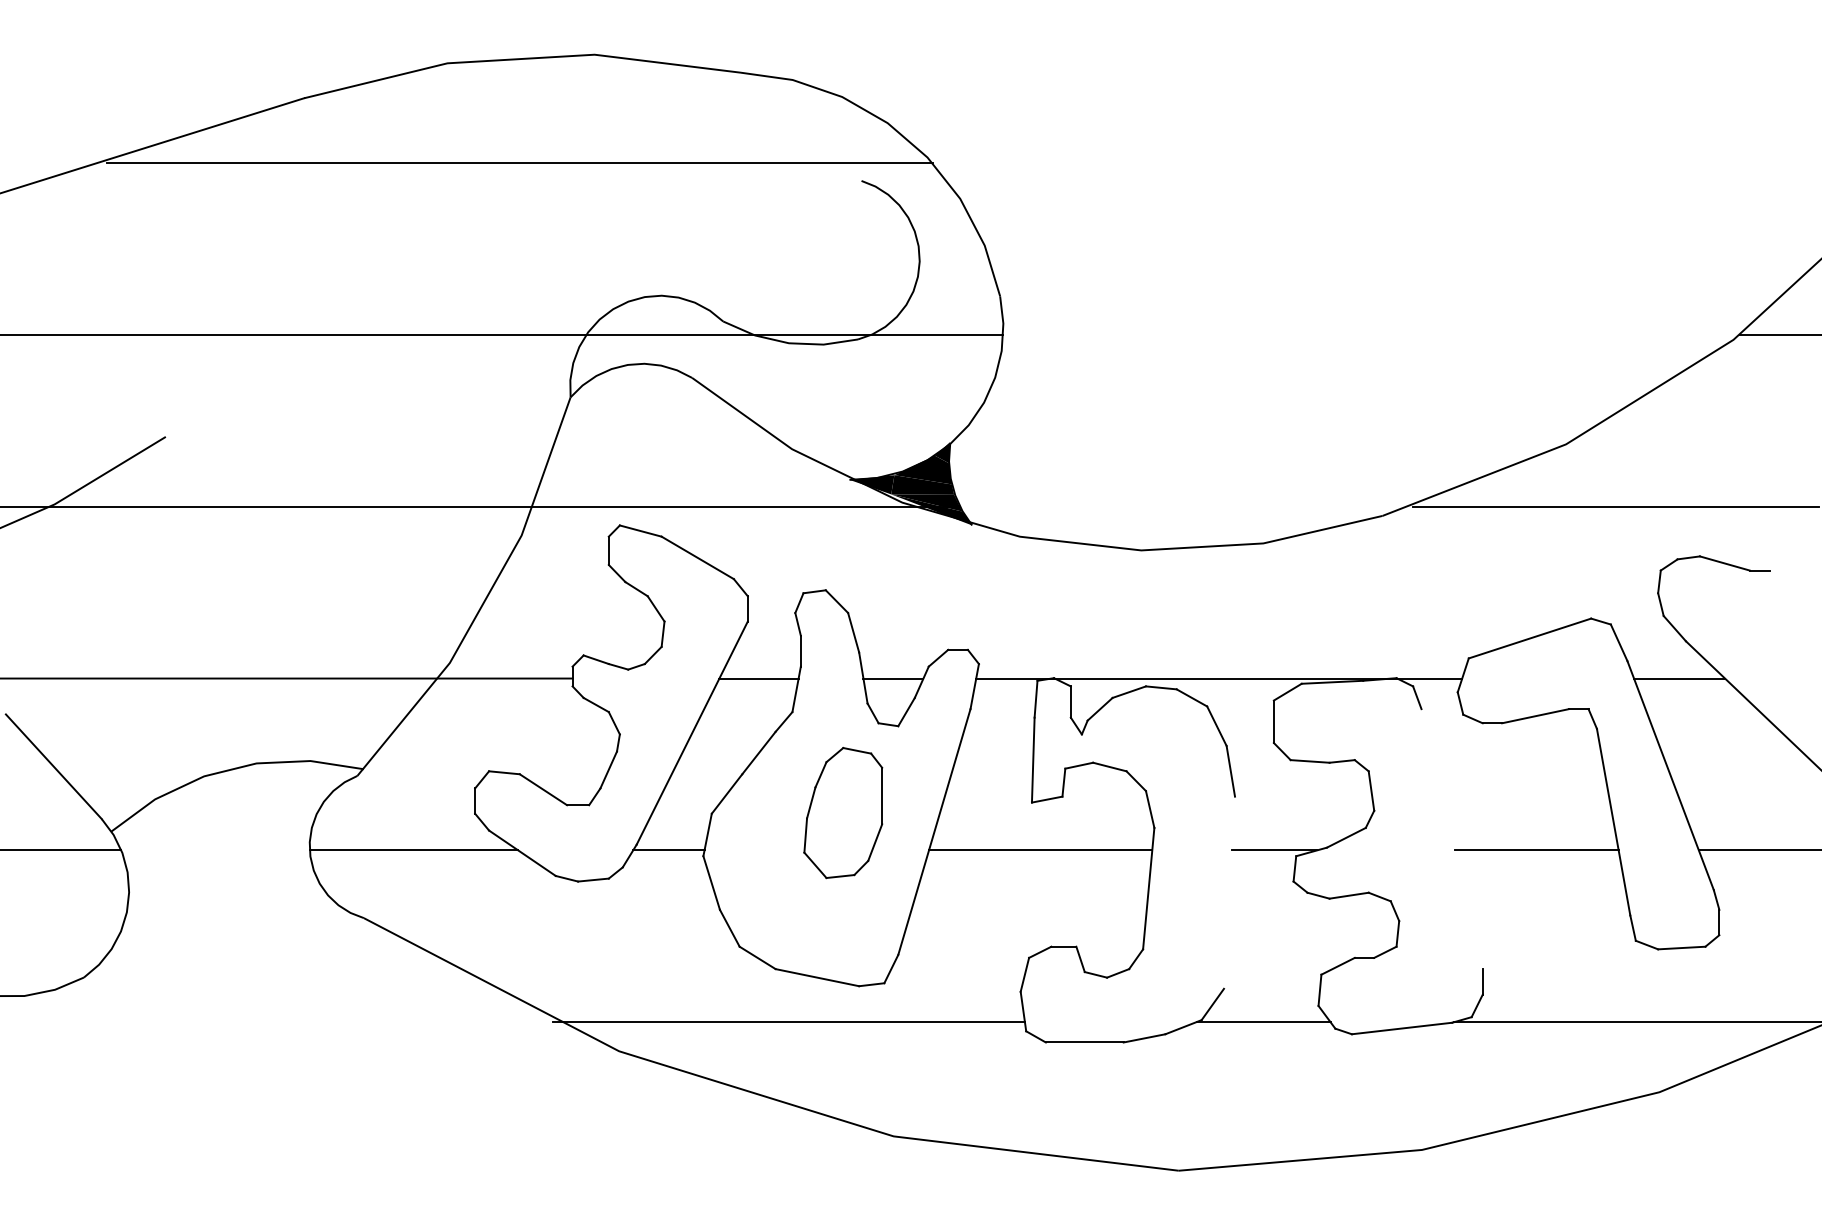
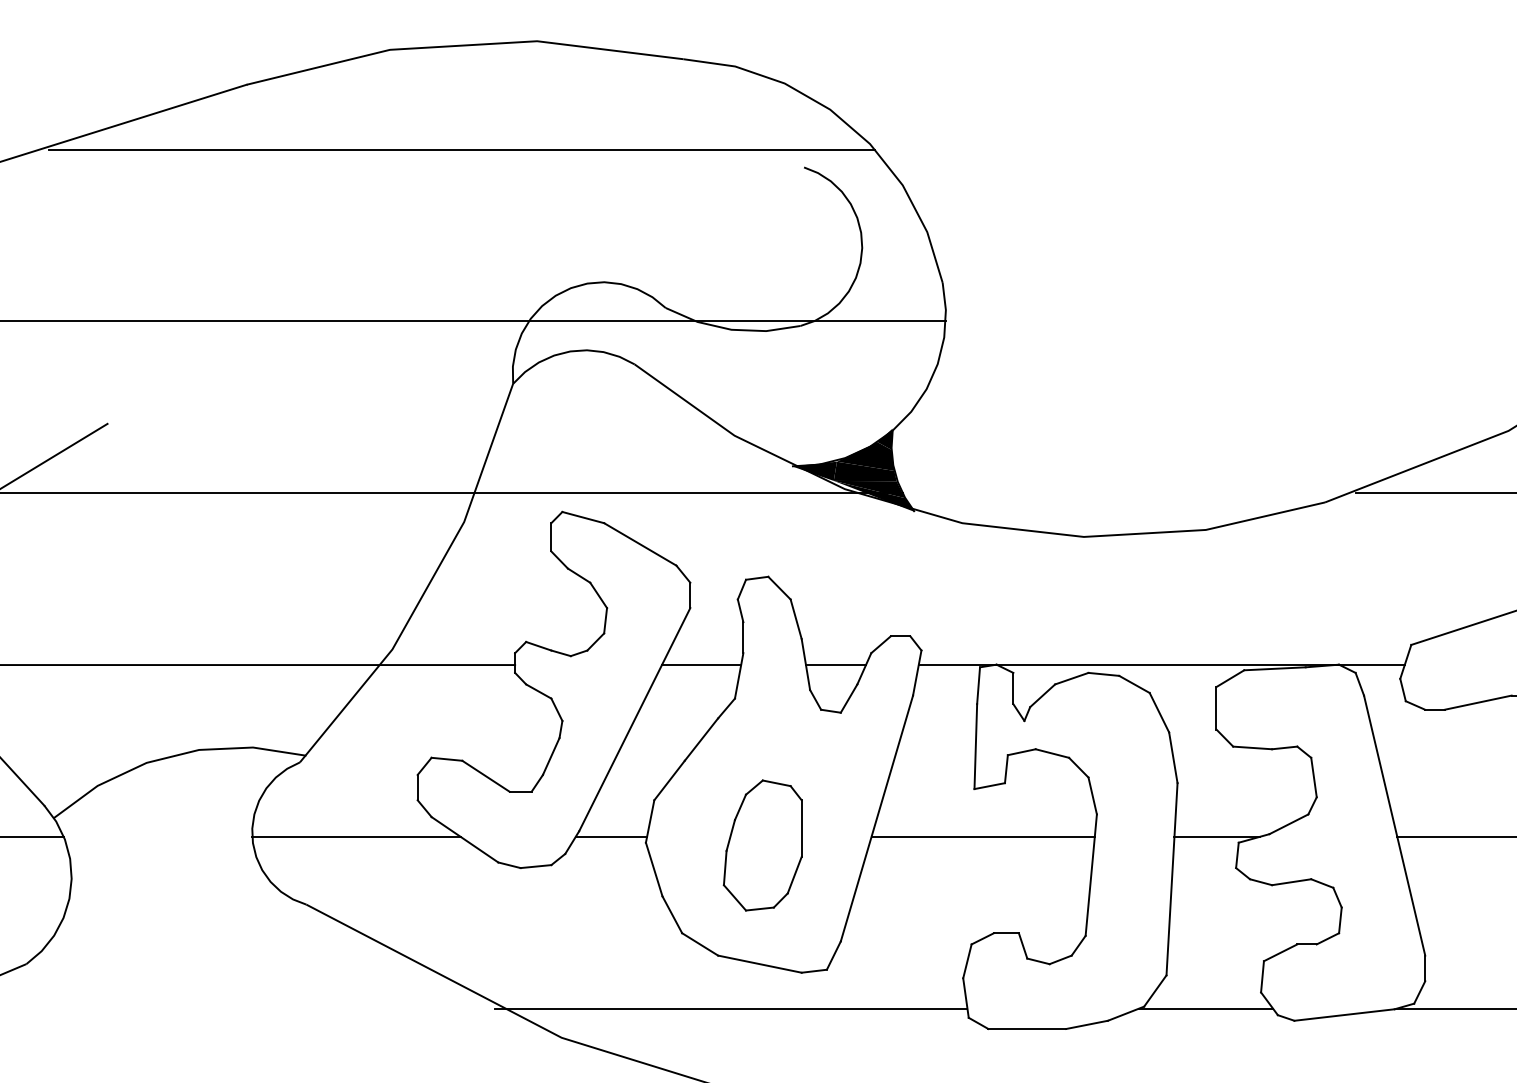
part: (843, 813) -> (763, 846), moved
line: (1451, 839) -> (1394, 826), added
line: (1229, 892) -> (1172, 879), added

